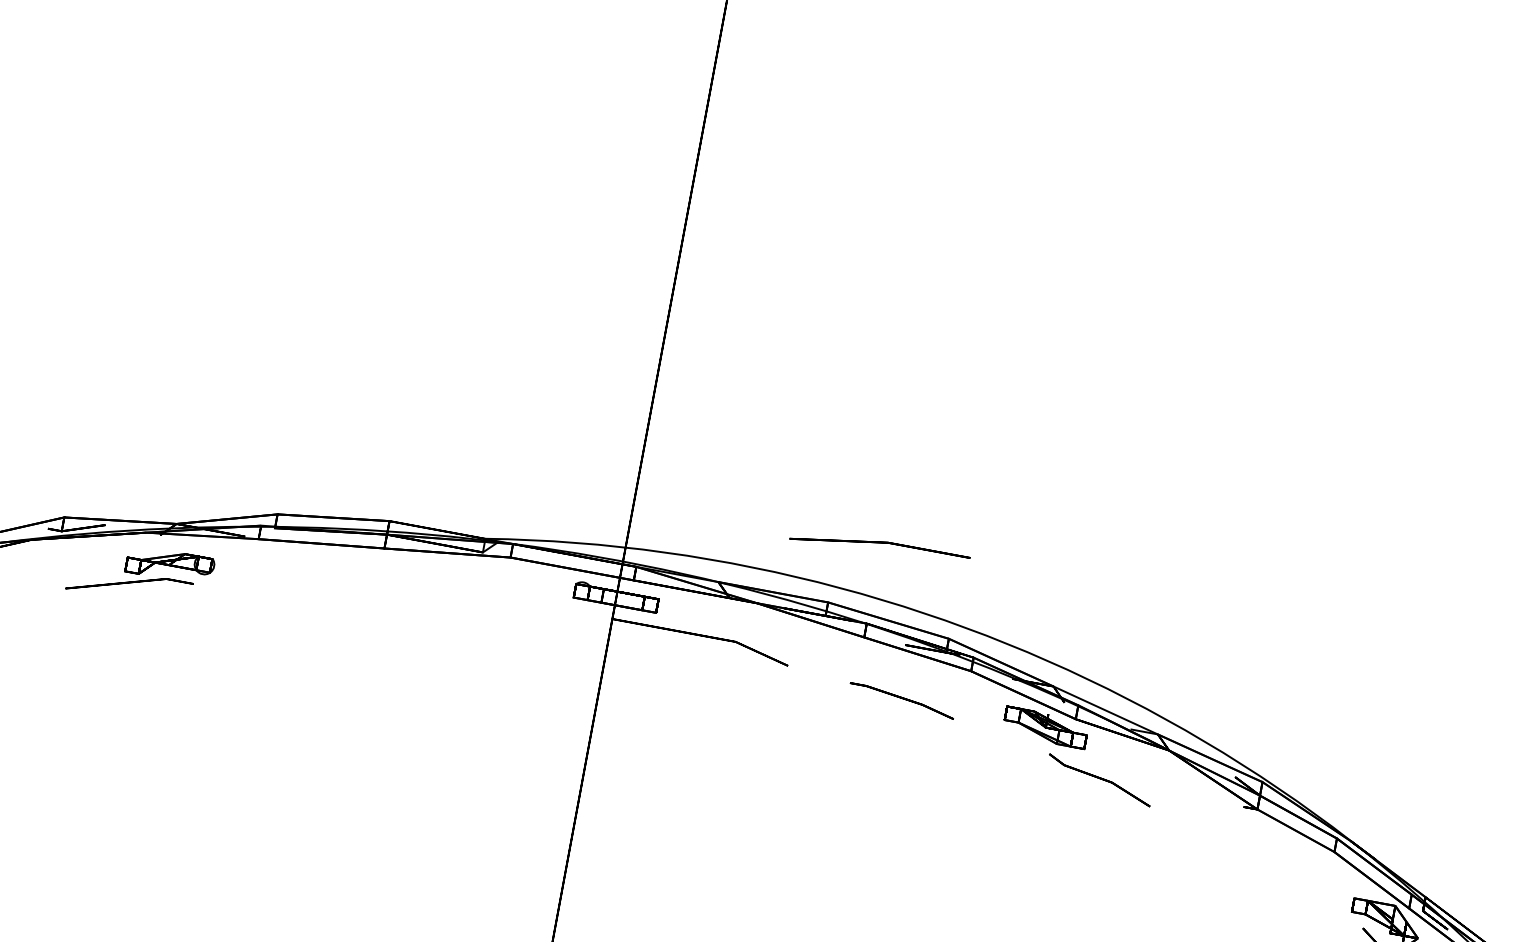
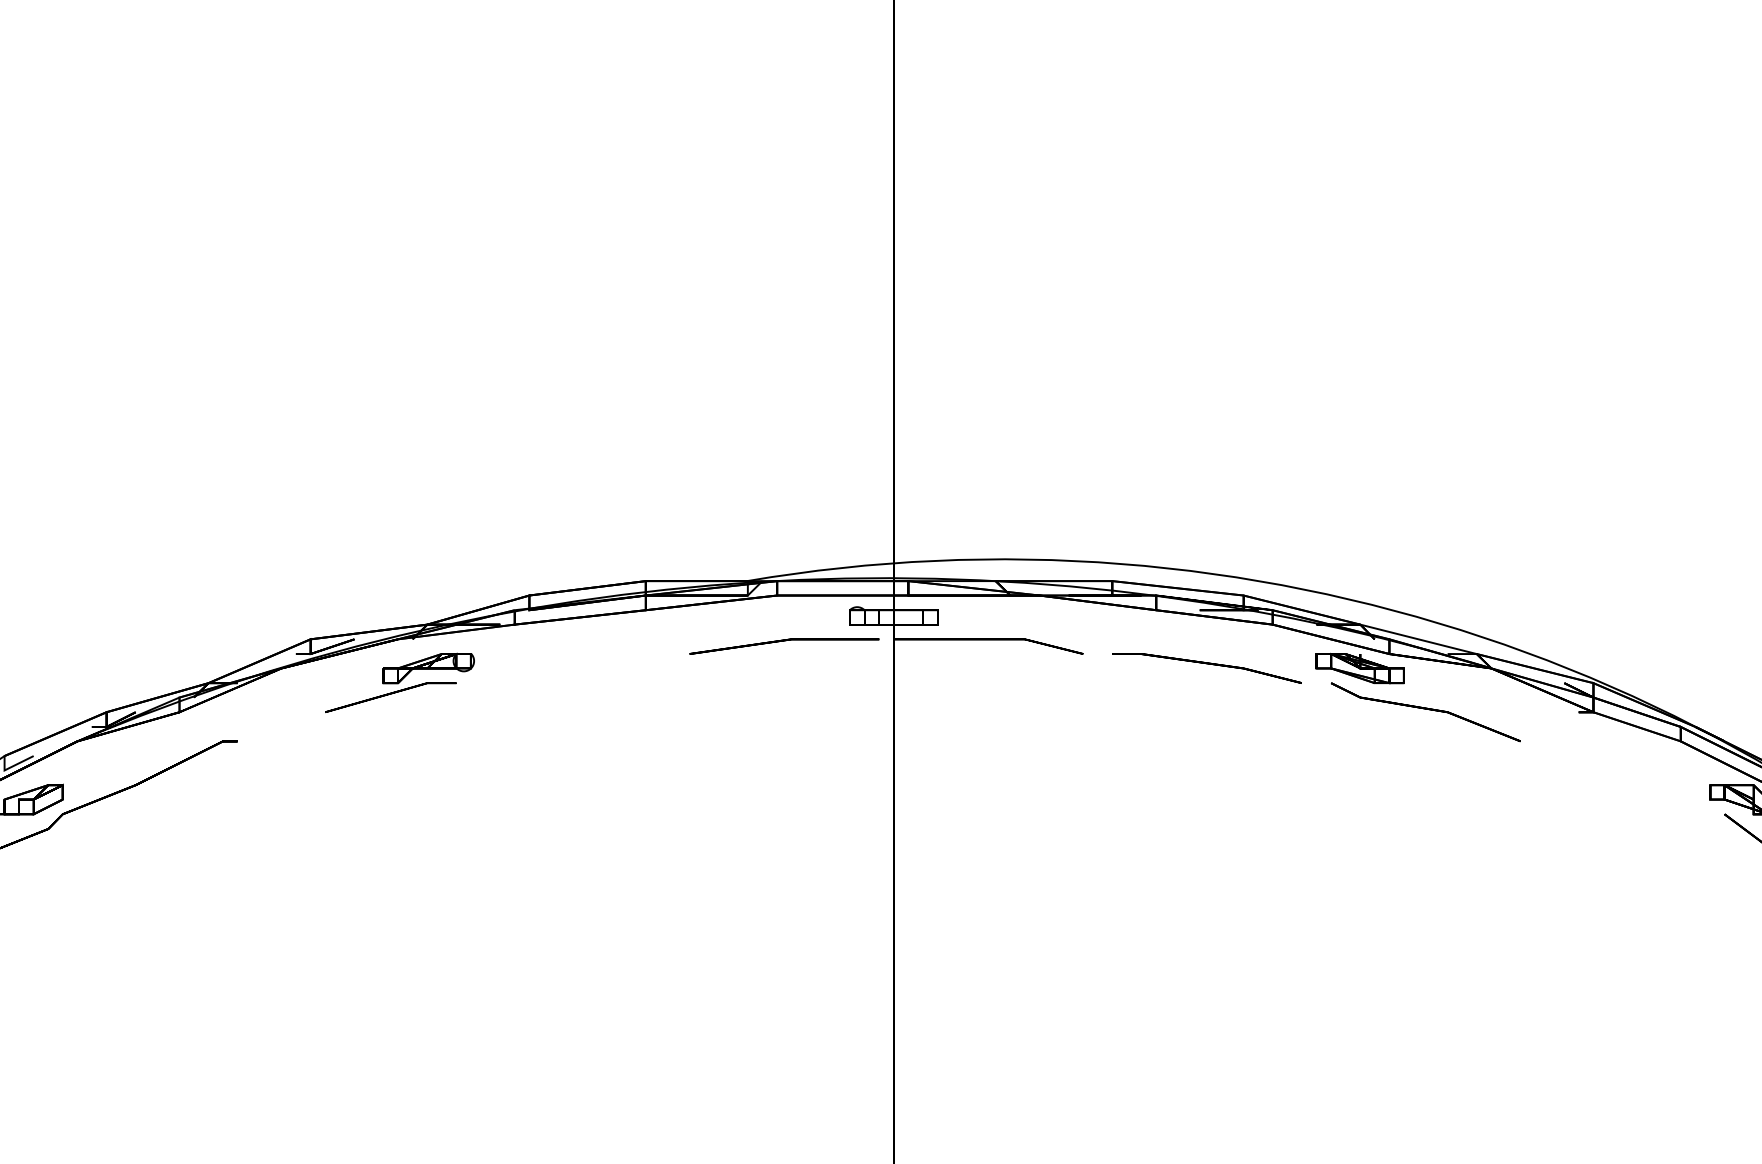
part: (880, 548) -> (784, 646), moved
part: (901, 700) -> (1206, 668), size x1.67
part: (1099, 780) -> (1425, 712), size x1.67

